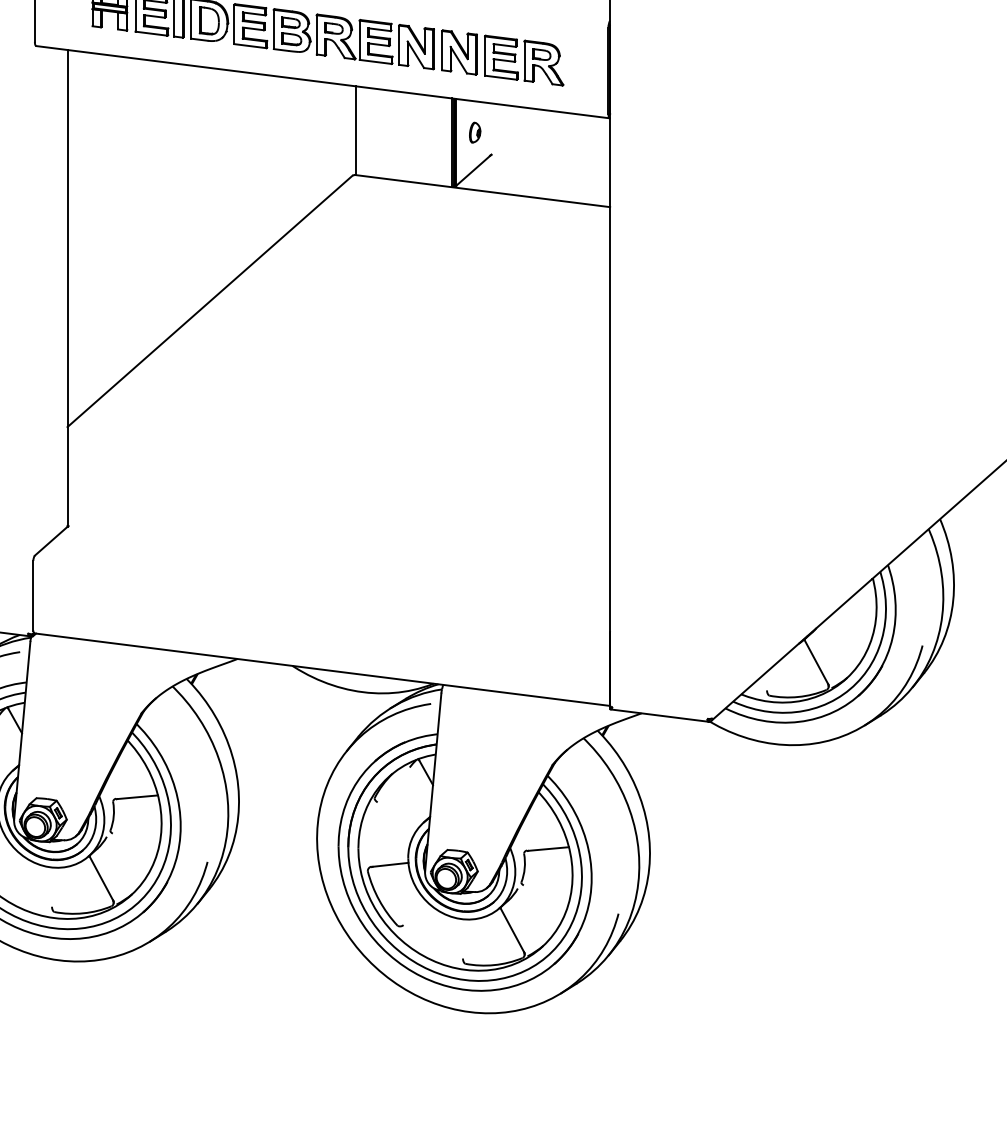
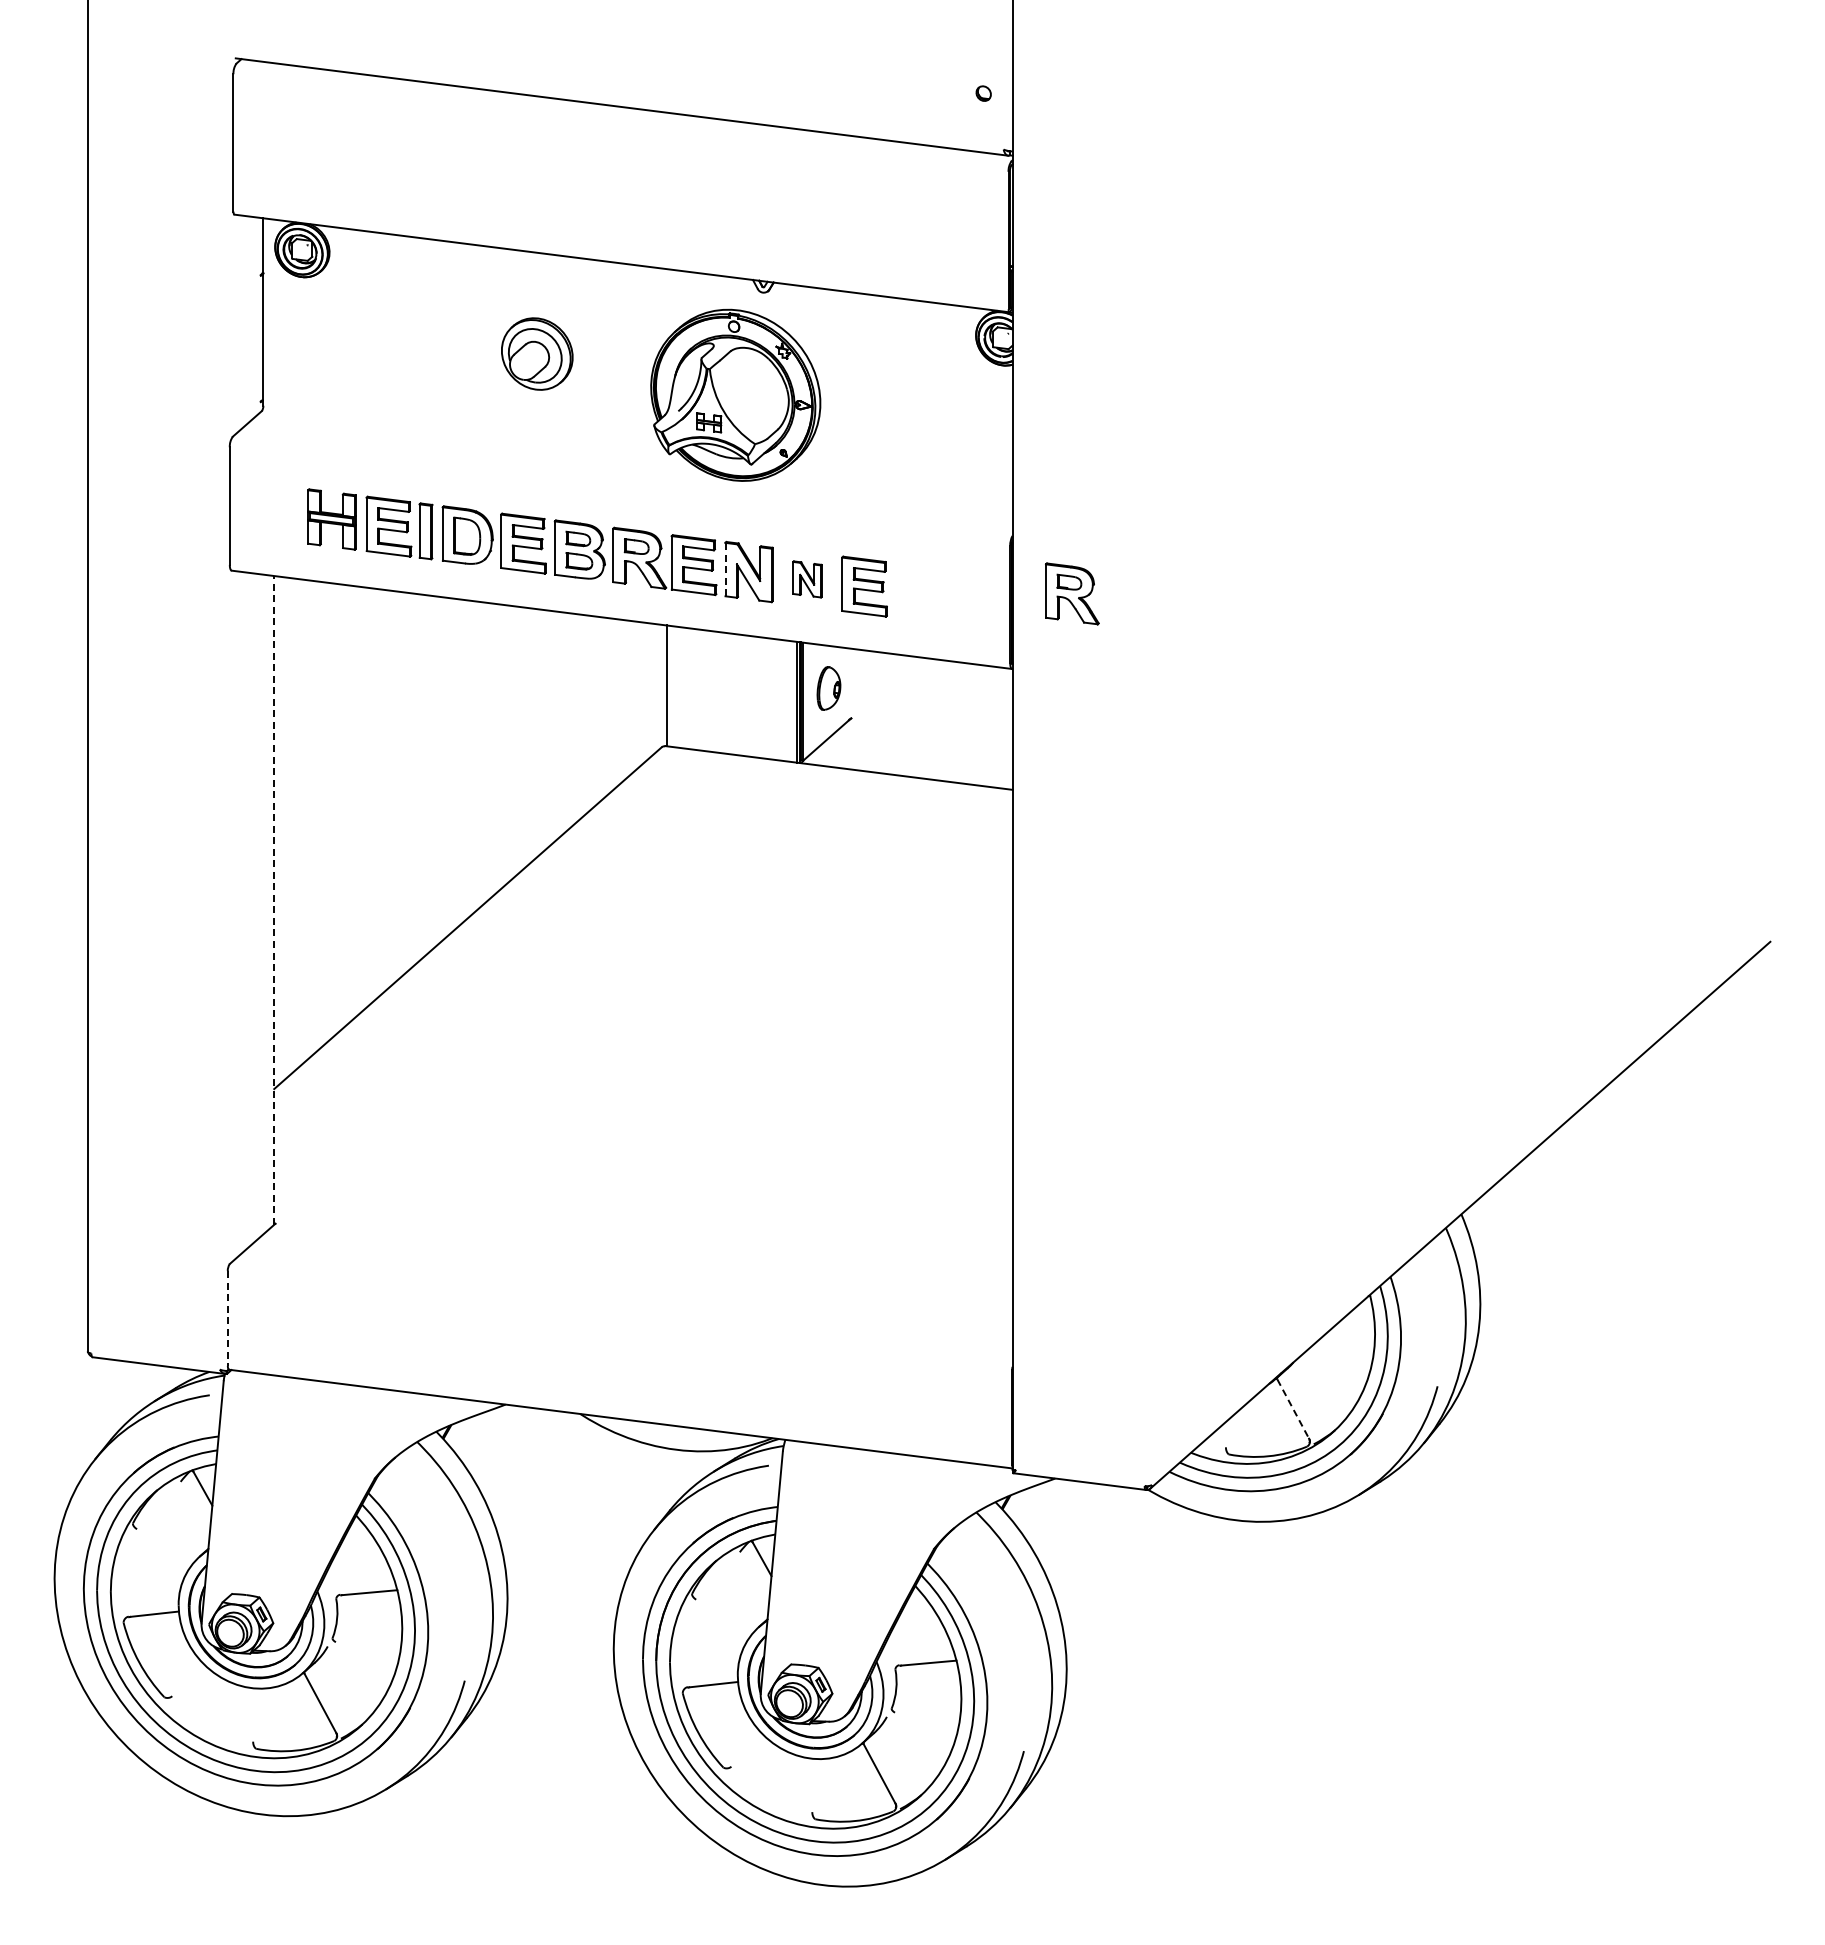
line: (399, 45) -> (725, 569), solid -> dashed
part: (459, 52) -> (807, 579), size x0.6
part: (543, 62) -> (1072, 593), moved
part: (474, 132) -> (828, 688), size x1.6
line: (67, 287) -> (274, 899), solid -> dashed
line: (33, 595) -> (227, 1318), solid -> dashed
line: (816, 662) -> (1293, 1409), solid -> dashed

